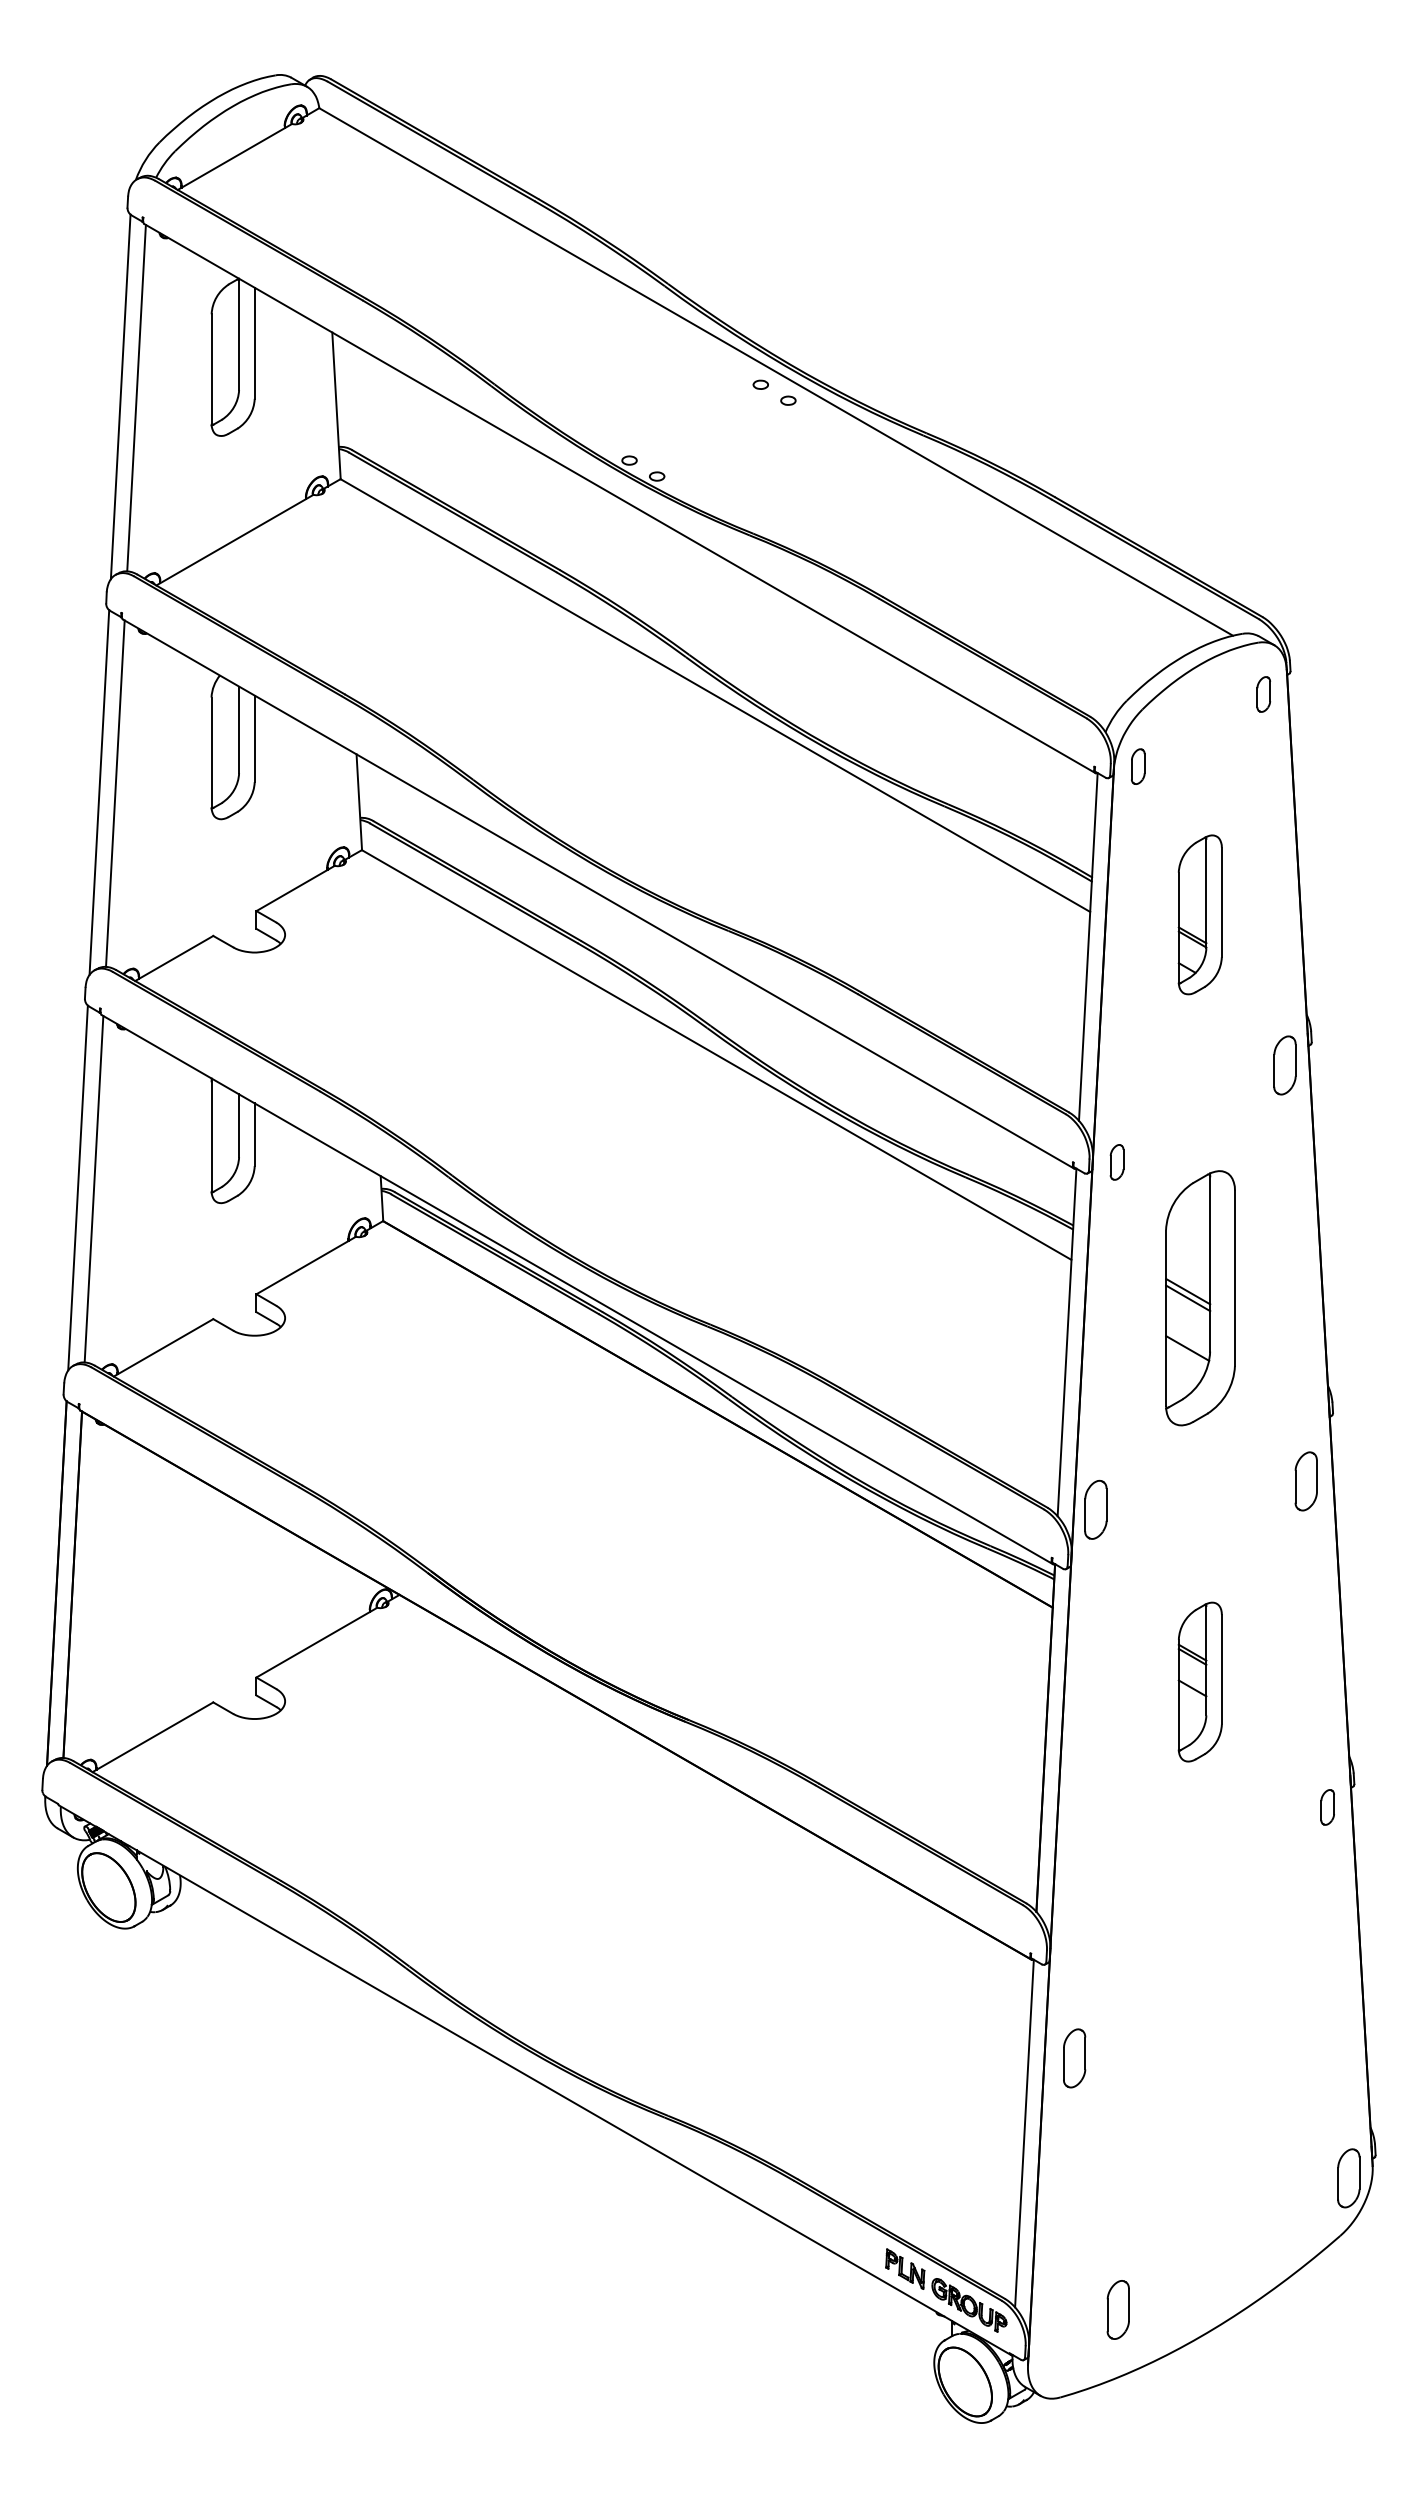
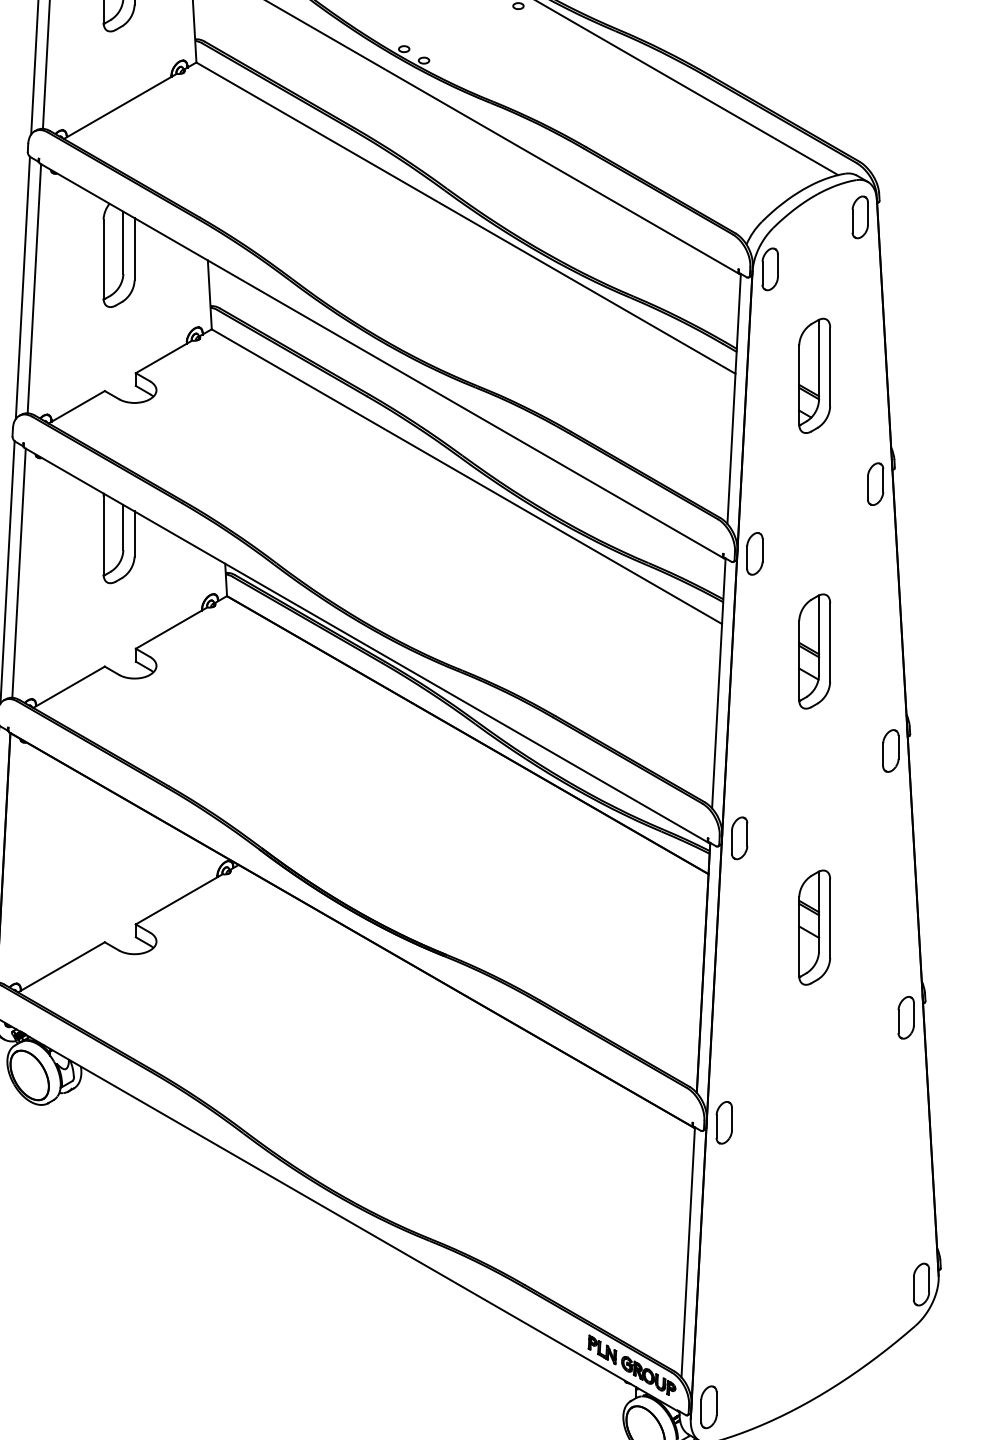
part: (1263, 694) -> (860, 217), size x1.67
part: (1137, 766) -> (769, 269), size x1.67
part: (1116, 1162) -> (754, 553), size x1.67
part: (1199, 1297) -> (814, 651), size x0.62
part: (1305, 1481) -> (890, 751), moved
part: (1095, 1509) -> (739, 838), moved
part: (1327, 1807) -> (906, 1017), size x1.67
part: (1074, 2058) -> (724, 1122), moved
part: (1117, 2309) -> (708, 1406), moved

